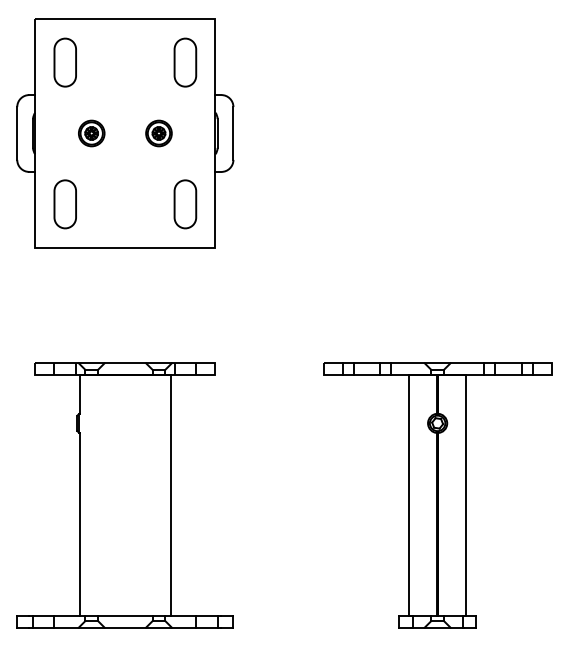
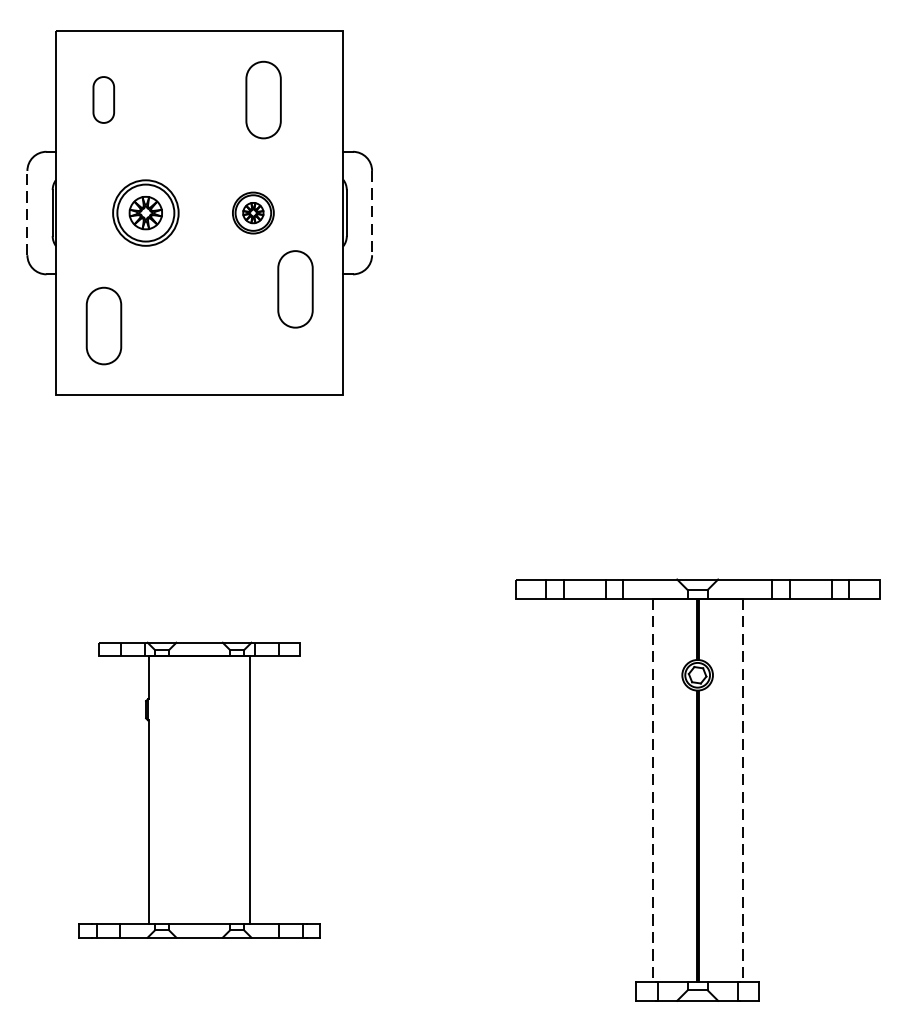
part: (64, 62) -> (102, 99), size x0.6
part: (185, 62) -> (263, 99), moved
line: (17, 133) -> (27, 213), solid -> dashed
part: (91, 133) -> (145, 213), size x1.6
line: (233, 134) -> (372, 214), solid -> dashed
part: (185, 204) -> (295, 289), moved
part: (124, 495) -> (198, 790), size x0.7
line: (409, 495) -> (652, 790), solid -> dashed
line: (465, 495) -> (742, 790), solid -> dashed

